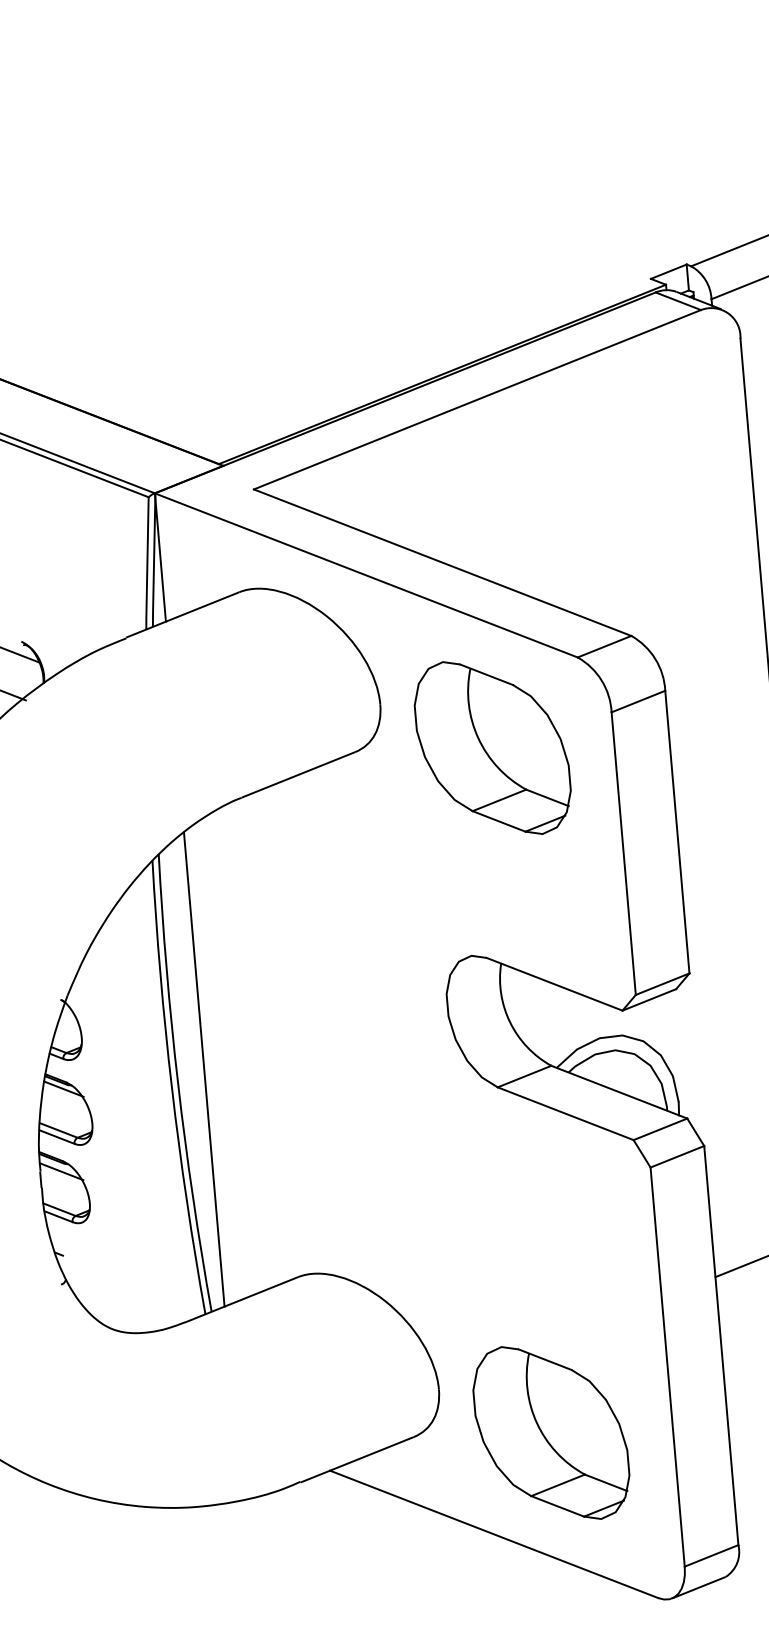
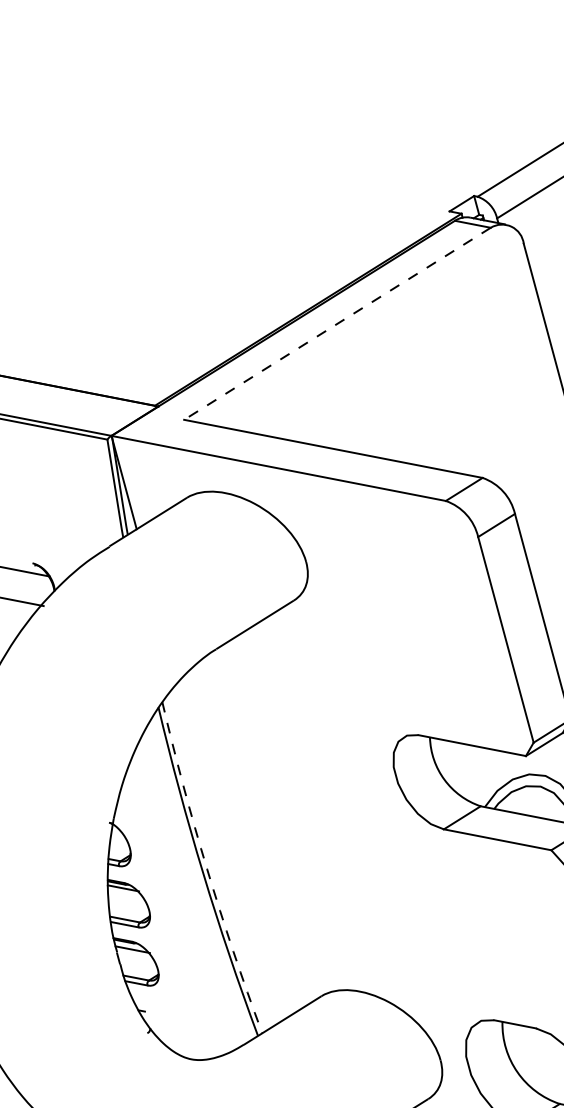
line: (477, 399) -> (337, 323), solid -> dashed
part: (492, 747) -> (394, 578), removed
line: (203, 1069) -> (224, 855), removed
arc: (178, 1083) -> (207, 868), solid -> dashed

